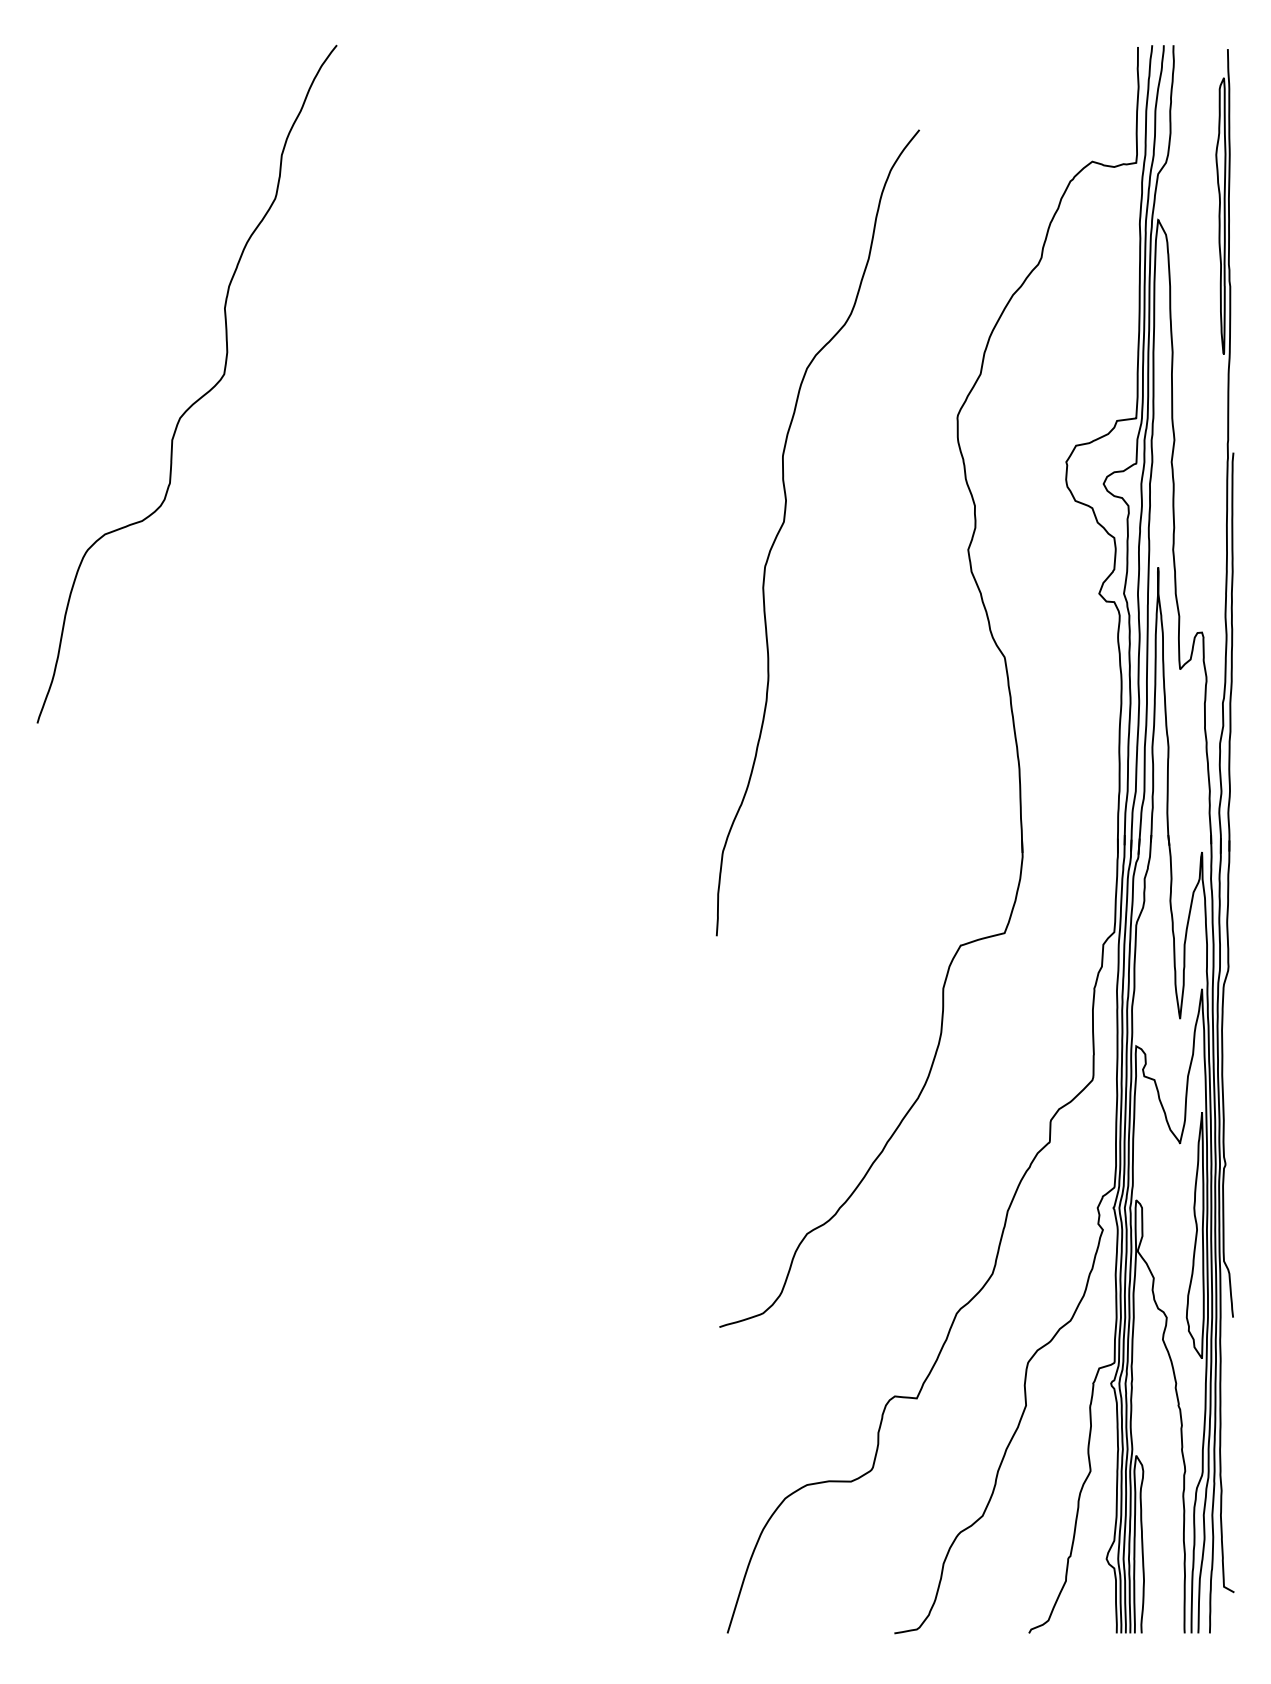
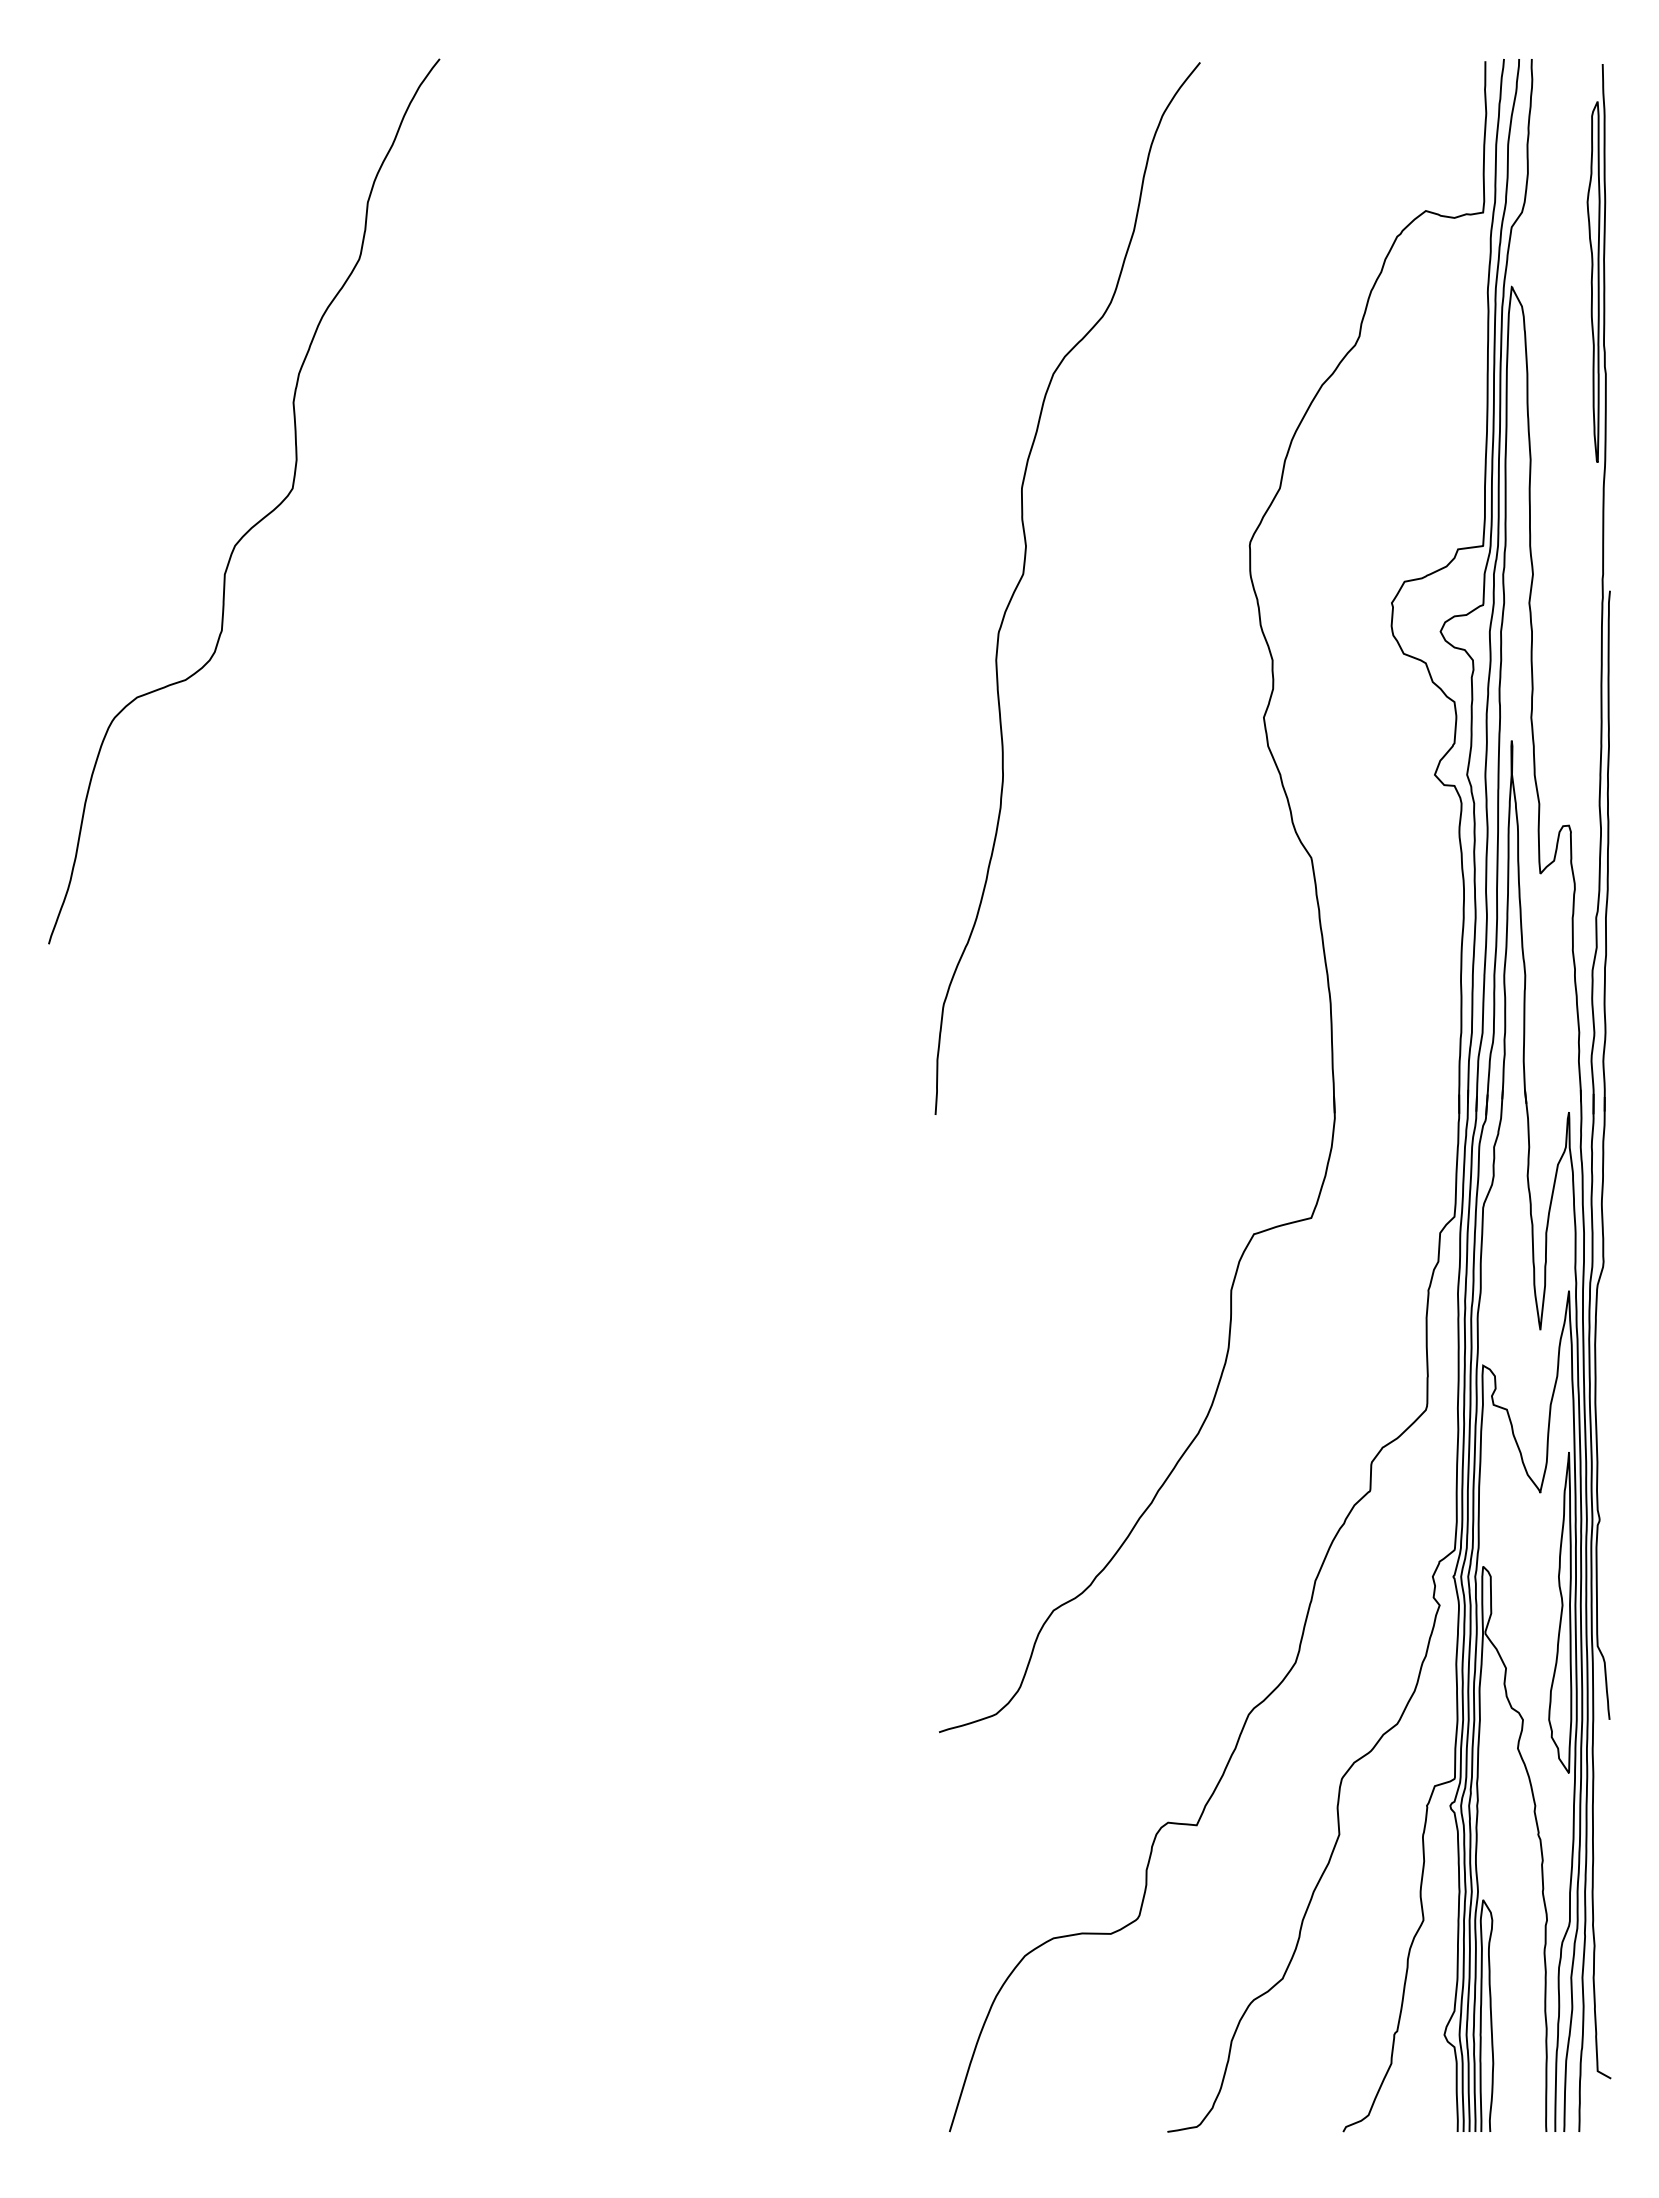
curve: (784, 521) -> (1024, 573), moved

